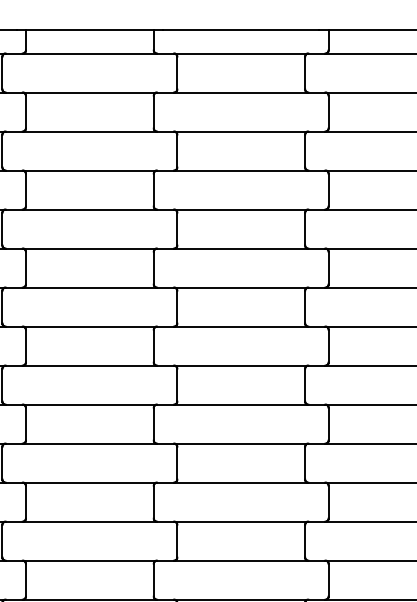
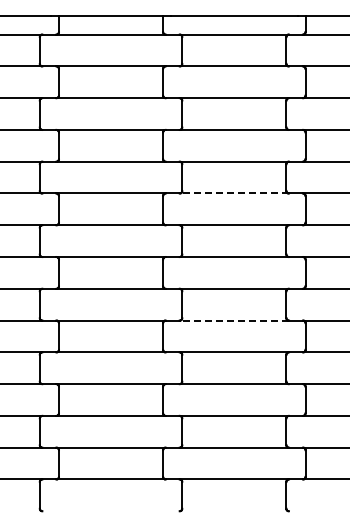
line: (241, 248) -> (234, 193), solid -> dashed
line: (241, 404) -> (234, 320), solid -> dashed

